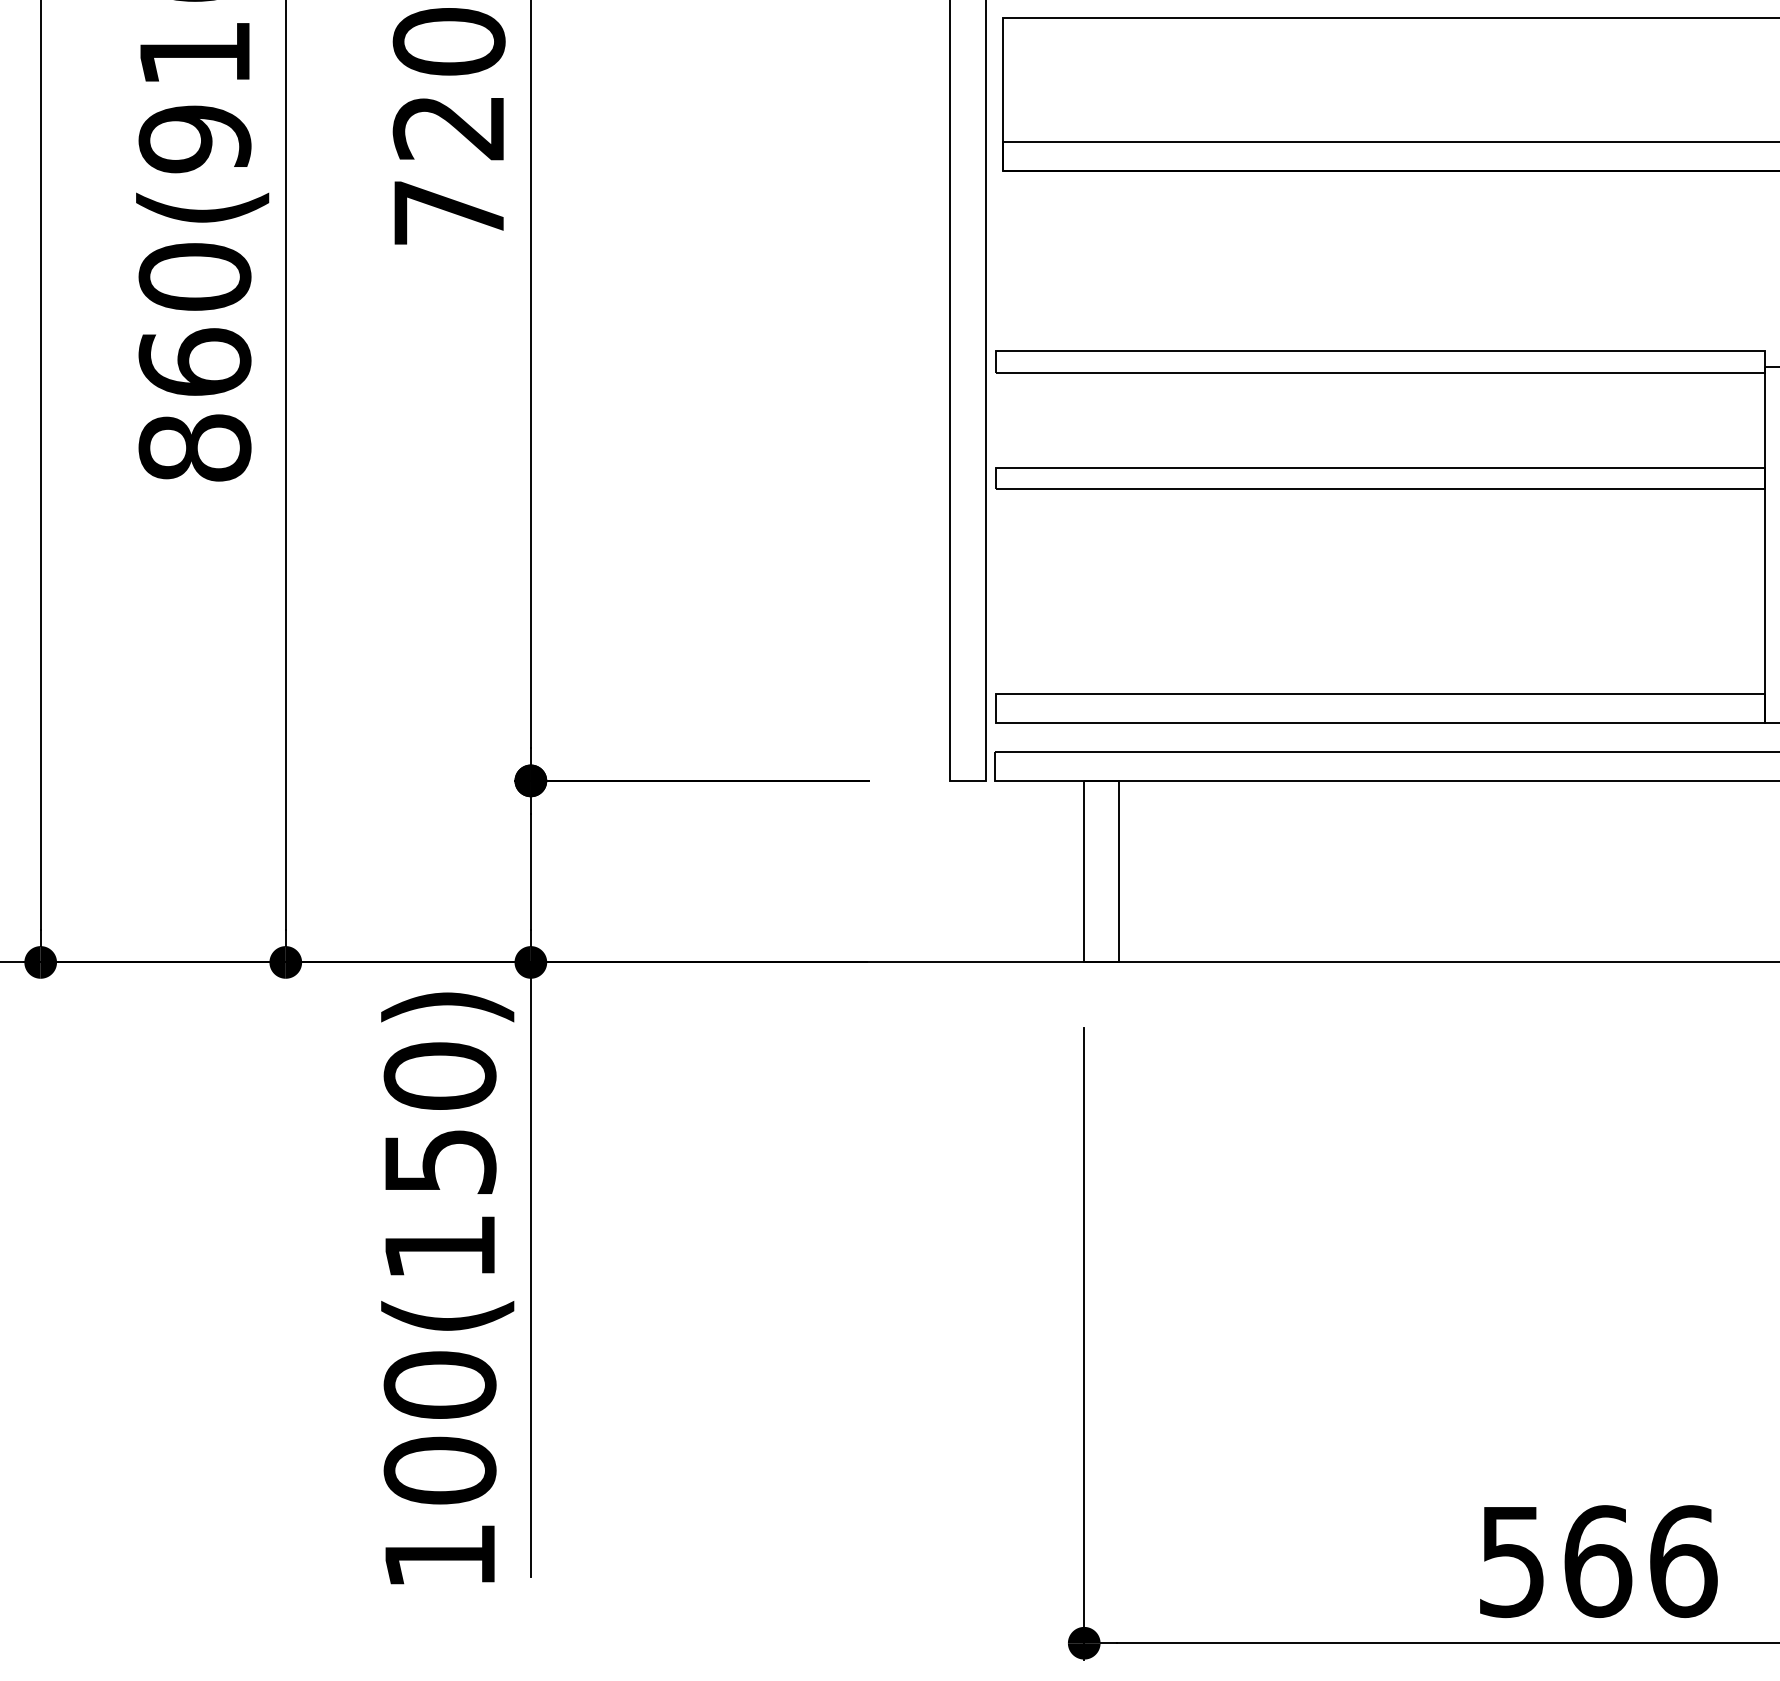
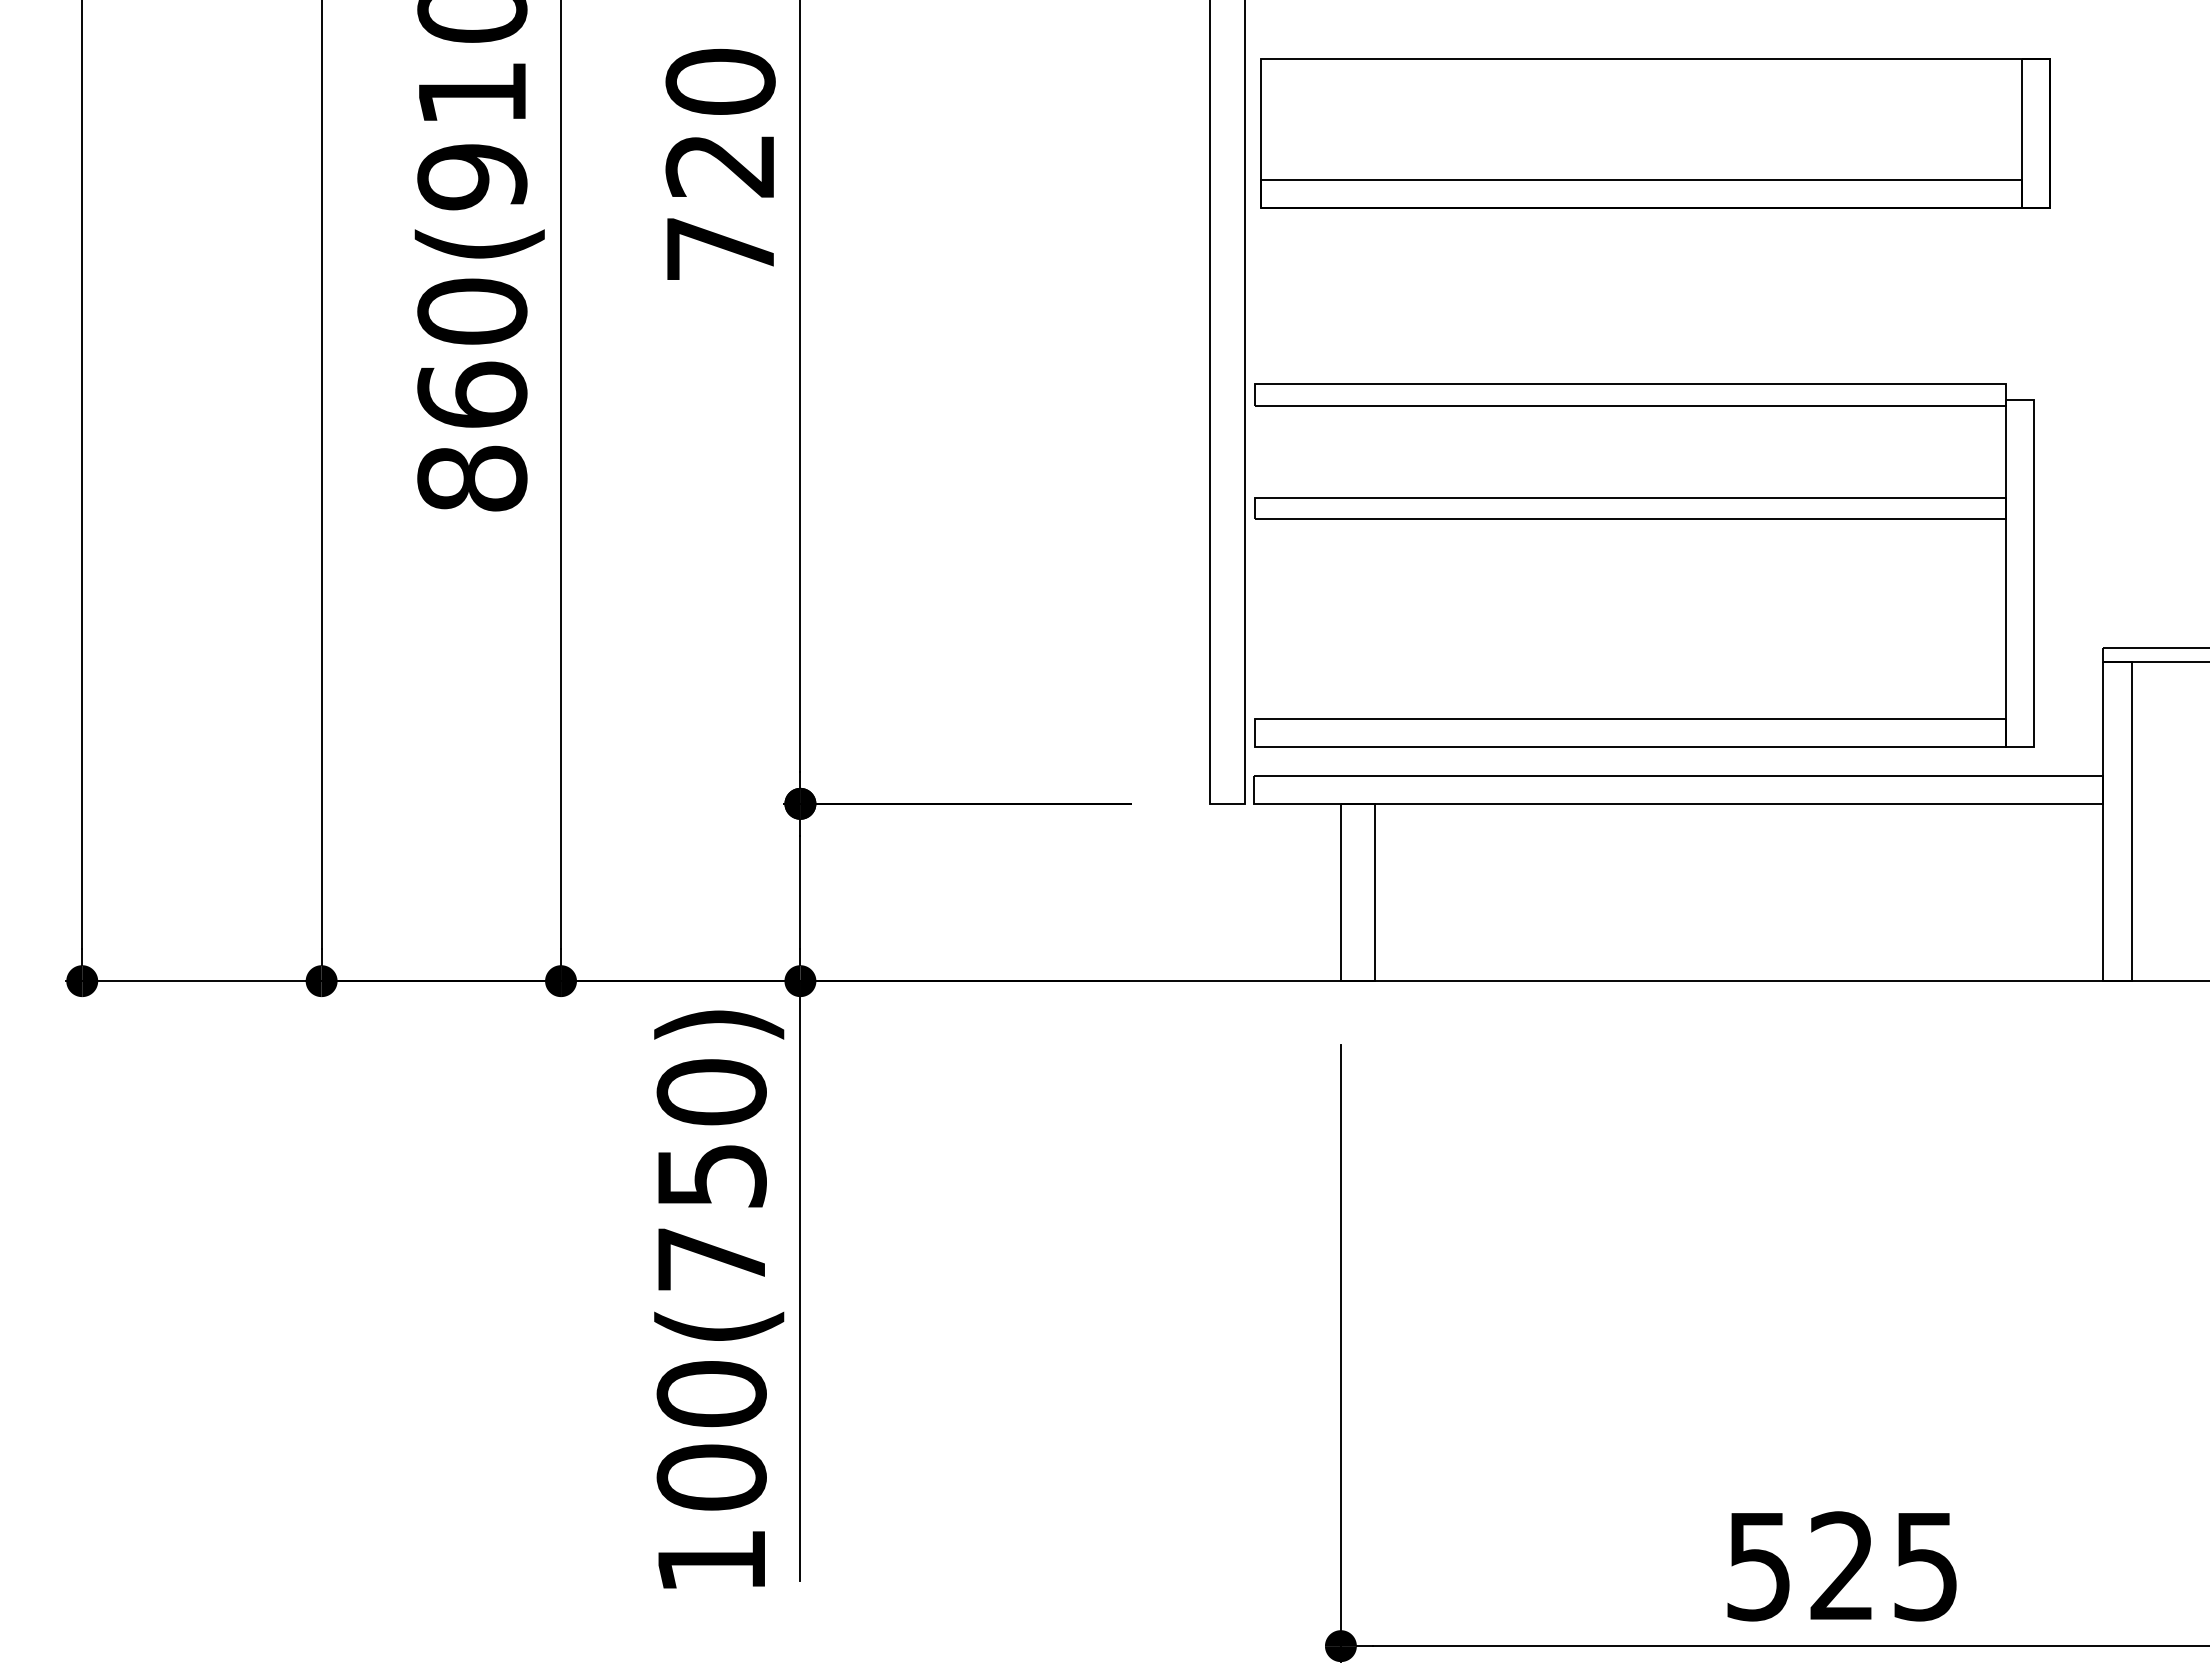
text: (439, 1247) -> (711, 1259), 100(150) -> 100(750)
text: (1640, 1561) -> (1884, 1566), 566 -> 525

